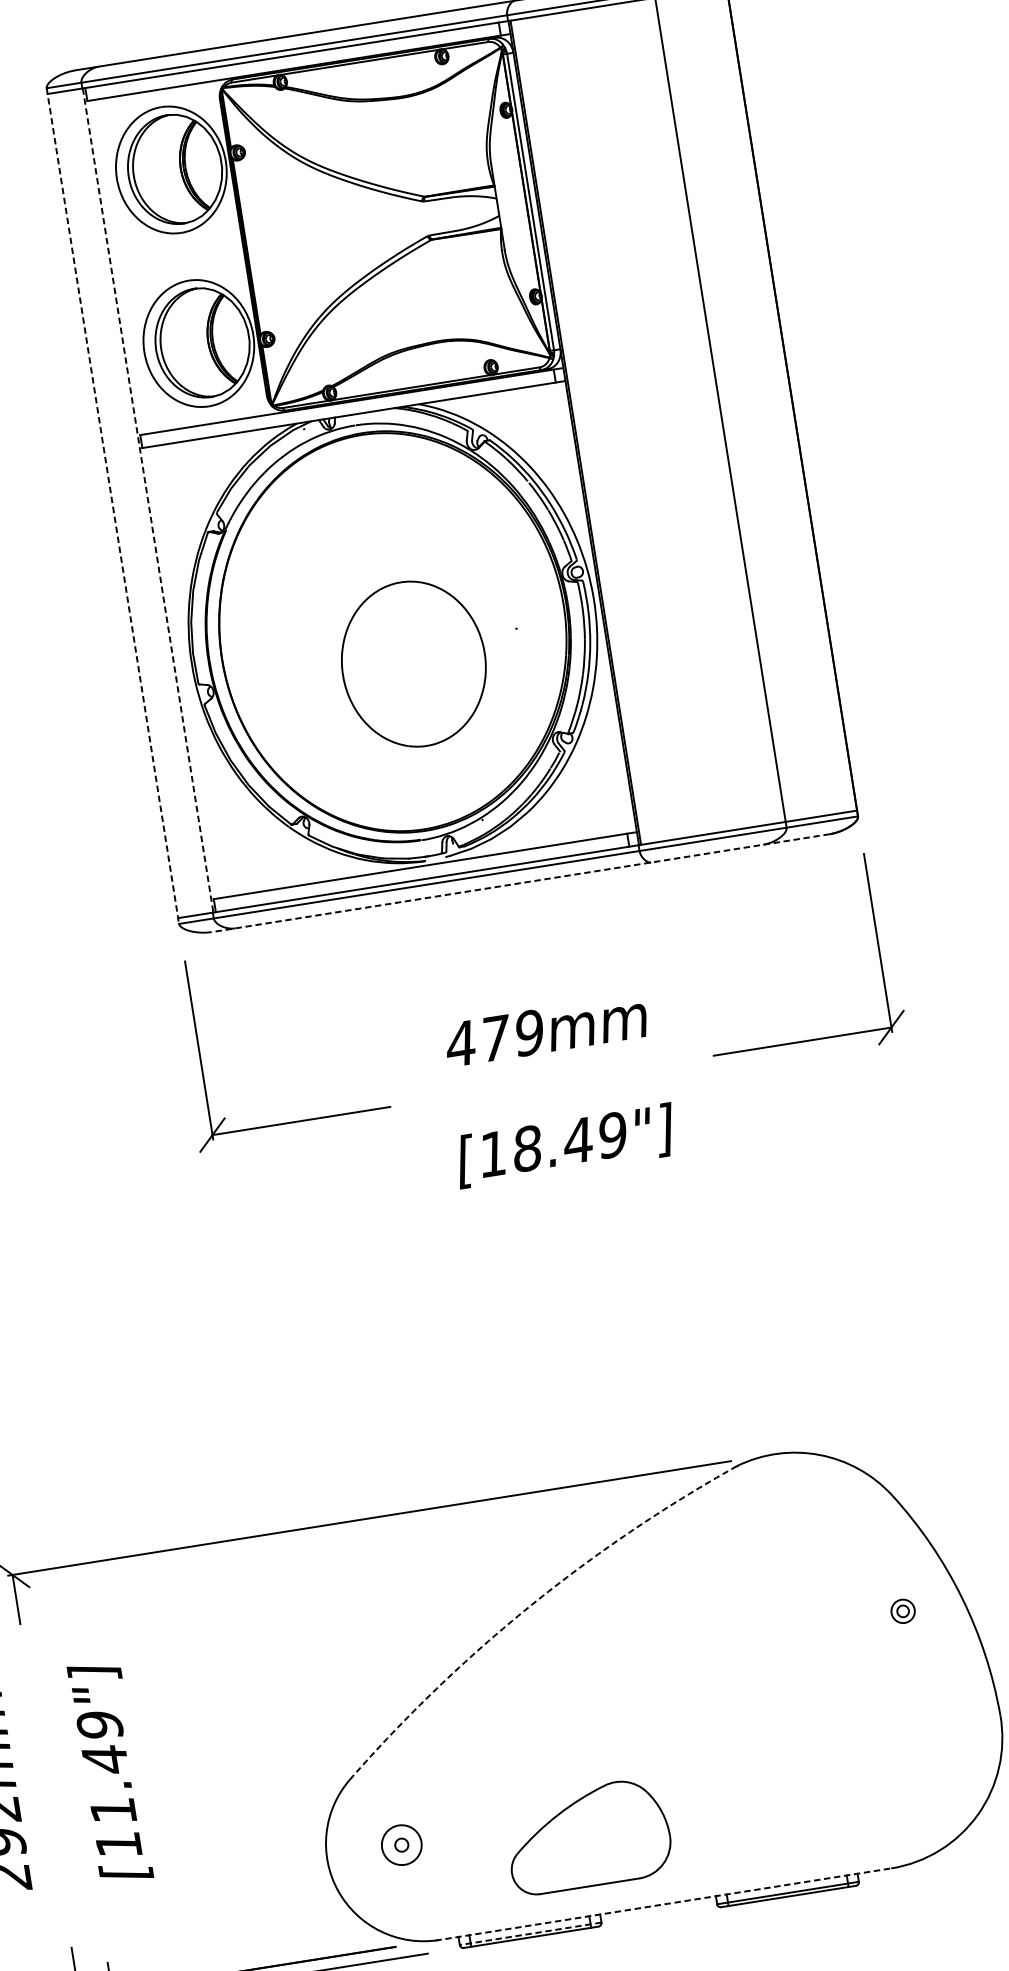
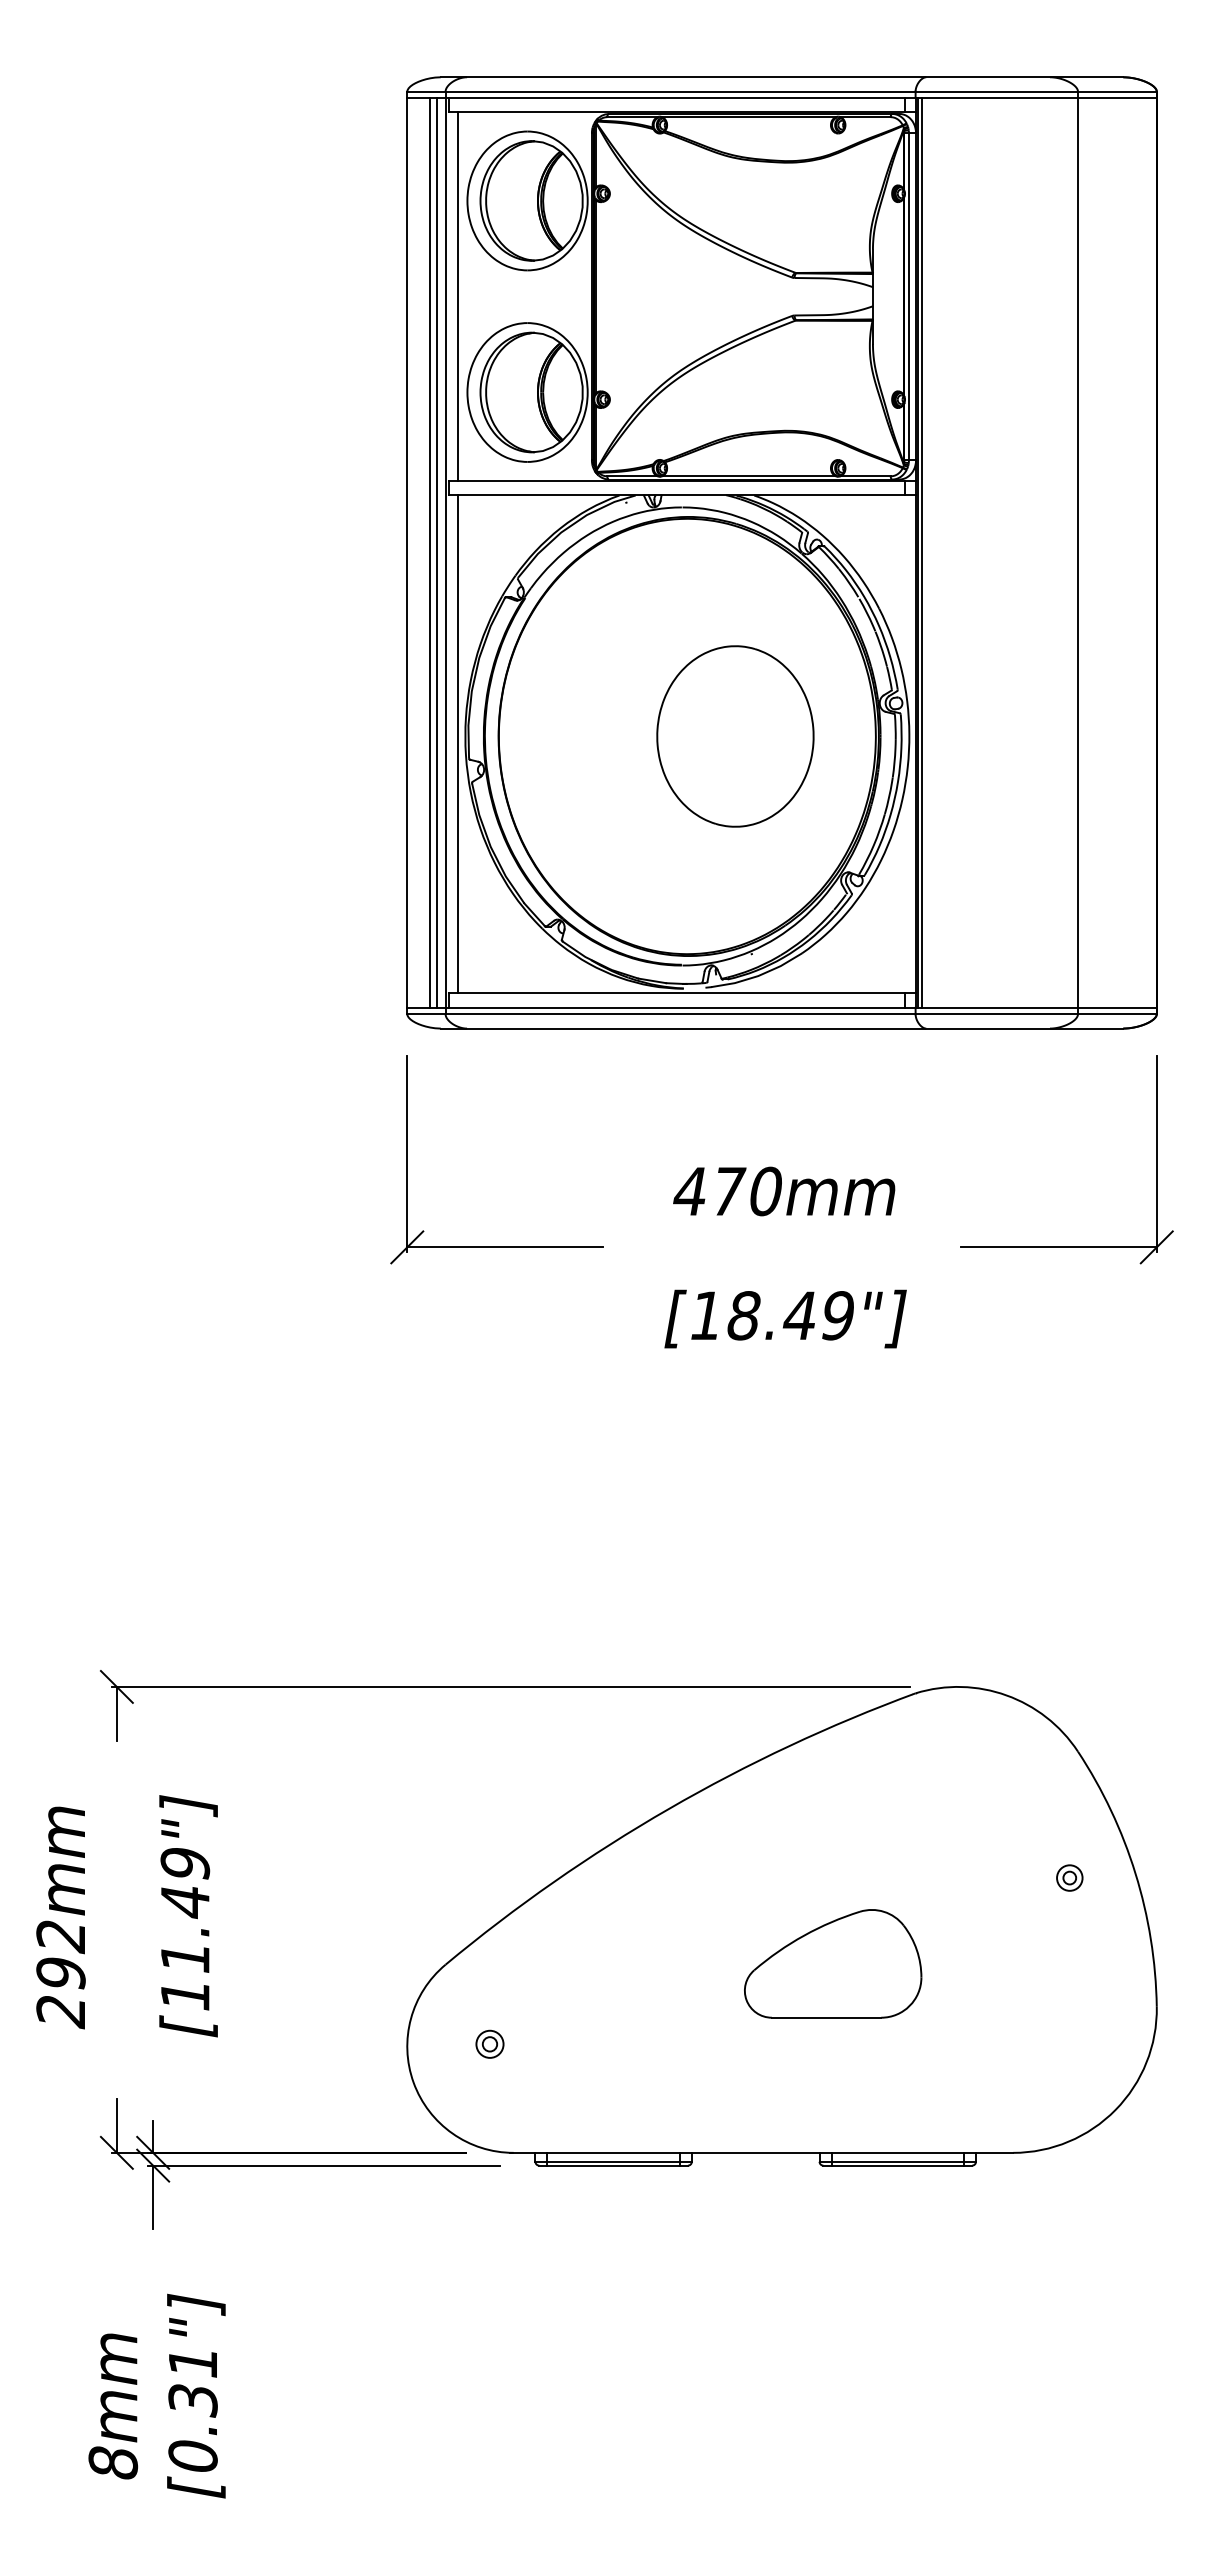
line: (122, 266) -> (458, 296), added
line: (578, 431) -> (921, 552), added
line: (148, 500) -> (446, 552), dashed -> solid
line: (140, 501) -> (437, 552), added
line: (132, 502) -> (429, 552), added
line: (113, 506) -> (407, 553), dashed -> solid
part: (413, 664) -> (735, 736), moved
line: (186, 672) -> (458, 744), added
line: (520, 883) -> (781, 1028), dashed -> solid
text: (529, 1033) -> (765, 1191), 479mm -> 470mm
arc: (529, 1605) -> (668, 1808), dashed -> solid
part: (588, 1836) -> (833, 1963), moved
circle: (401, 1844) -> (489, 2043), size x0.62
line: (663, 1904) -> (761, 2152), dashed -> solid
line: (530, 1933) -> (613, 2161), dashed -> solid

